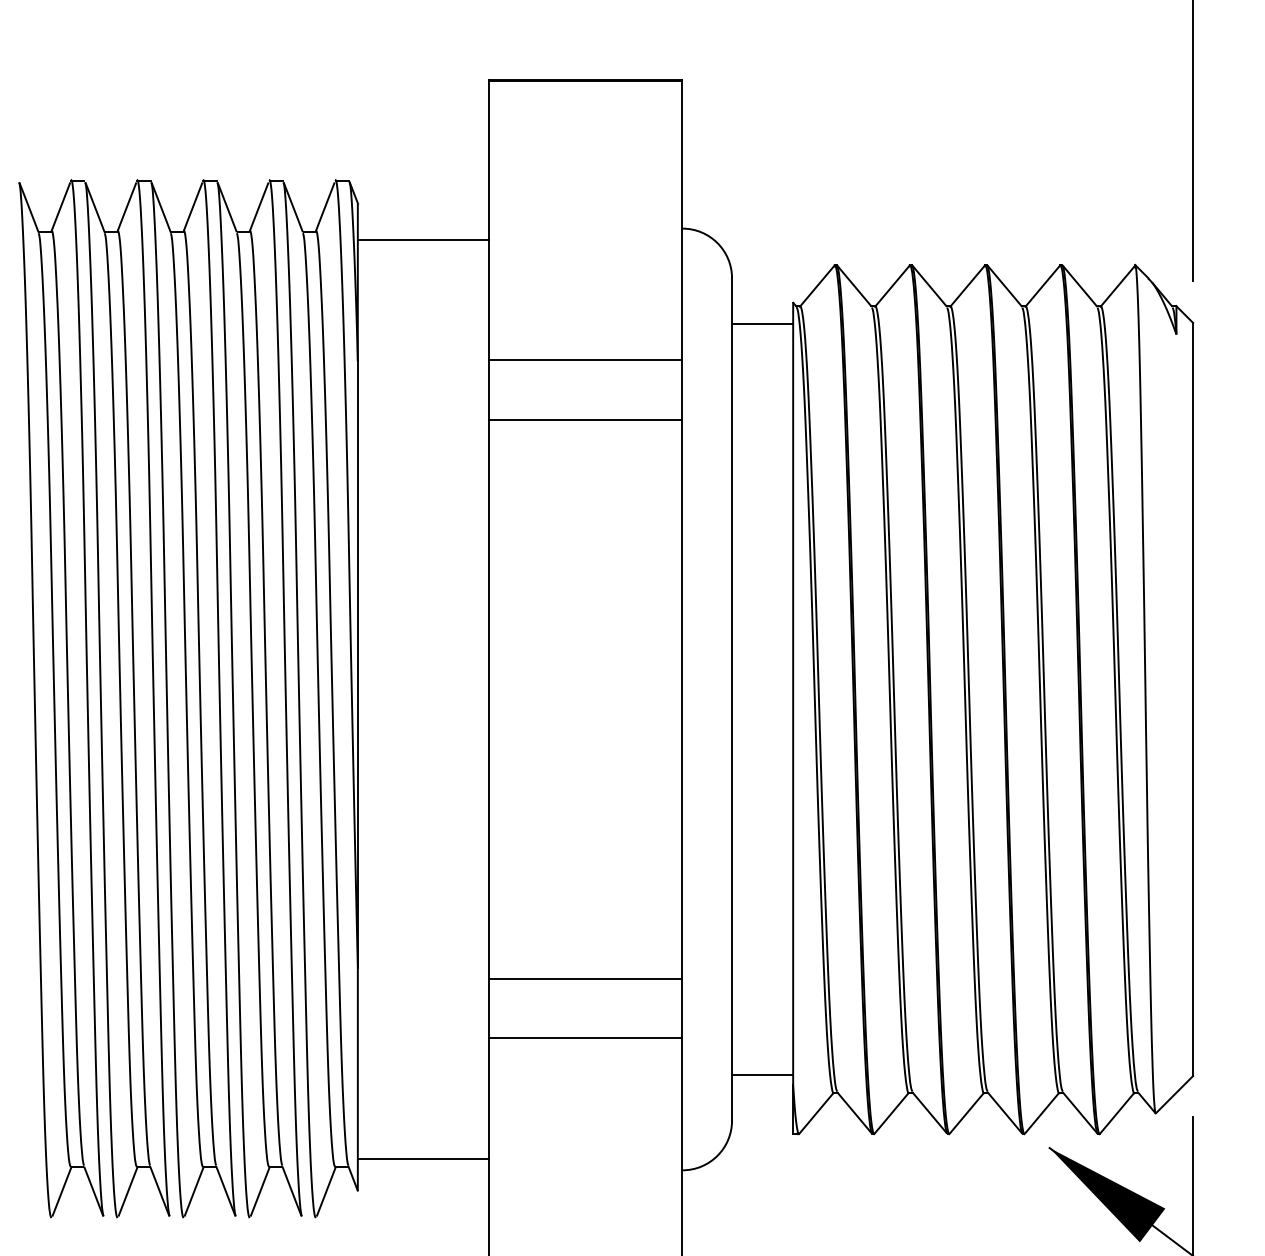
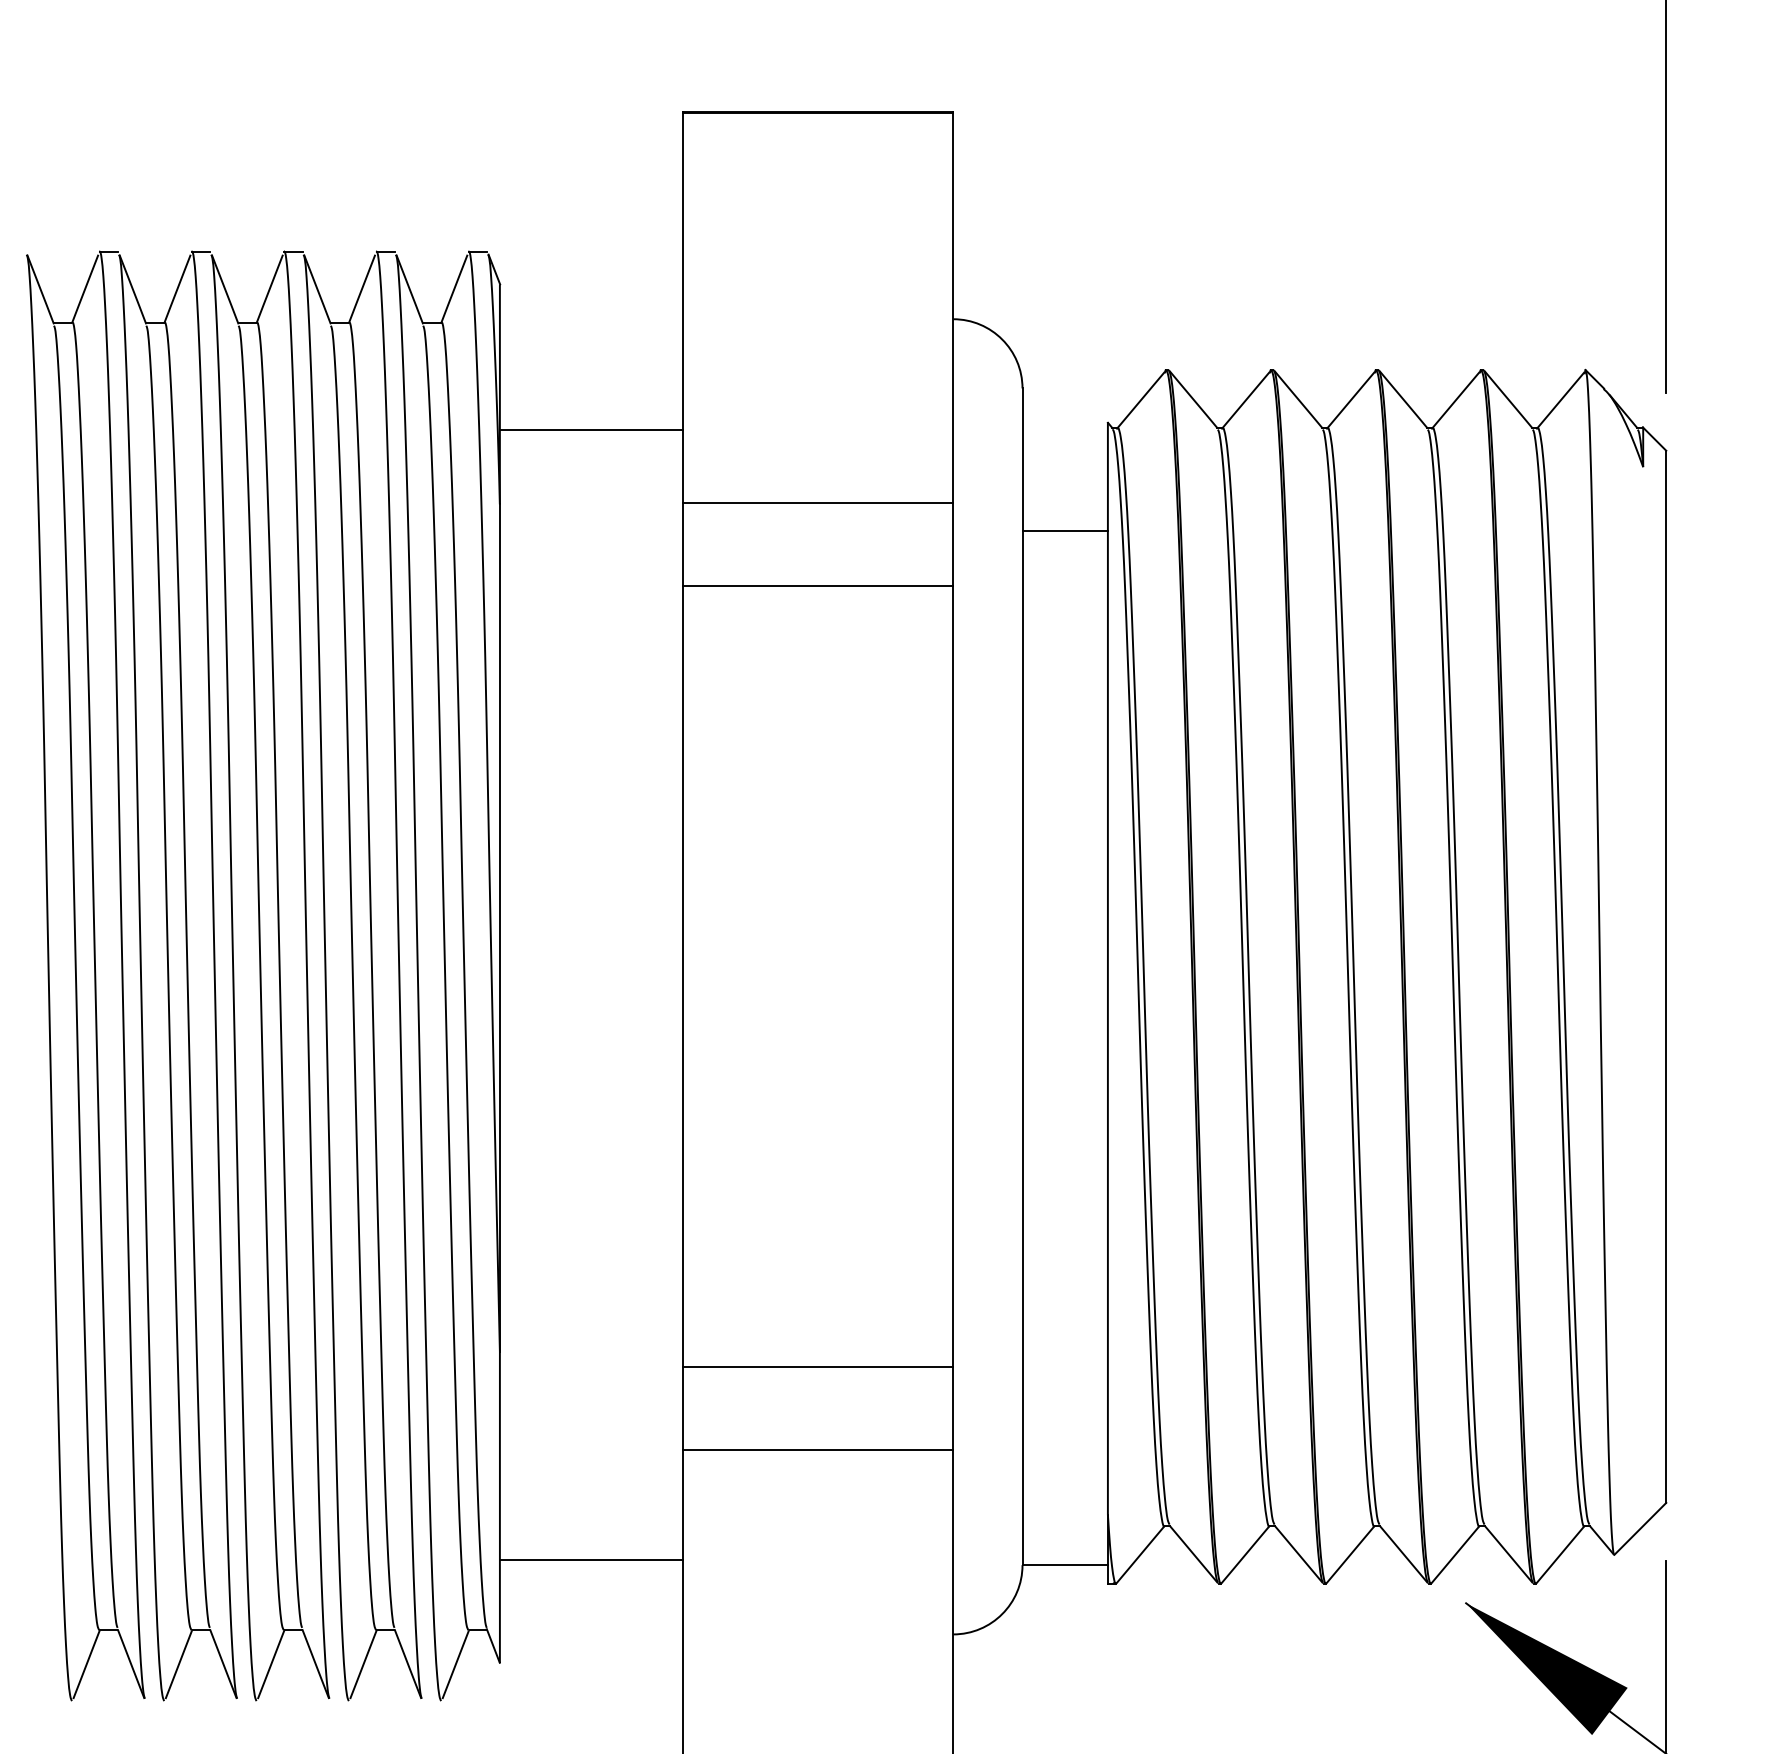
line: (423, 240) -> (591, 430), moved
line: (762, 324) -> (1065, 531), moved
line: (762, 1074) -> (1065, 1564), moved
line: (423, 1158) -> (591, 1559), moved

